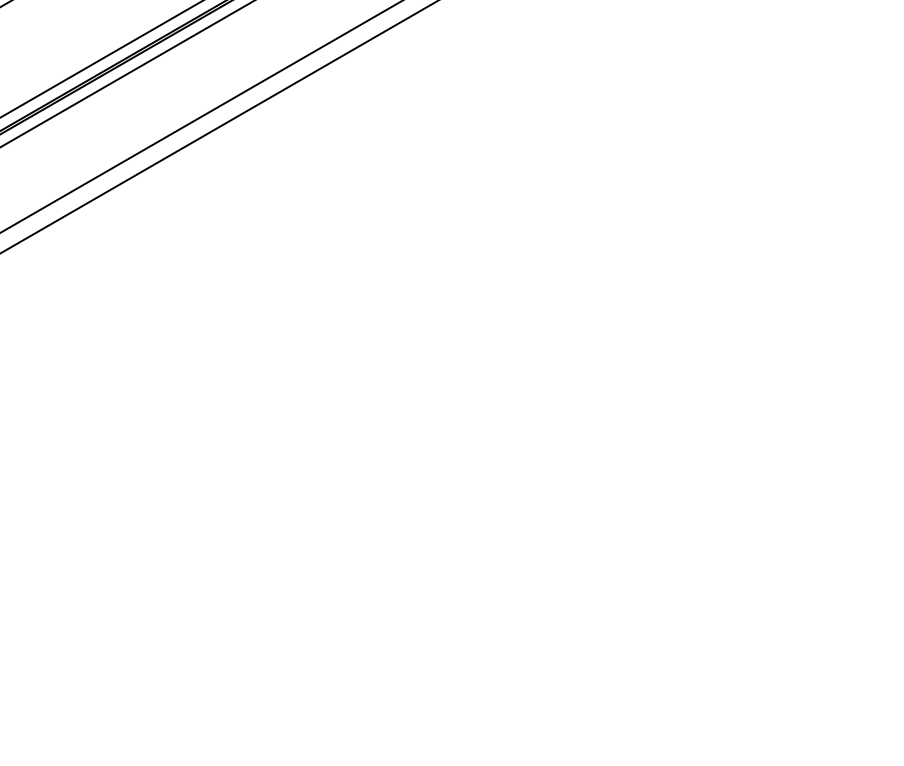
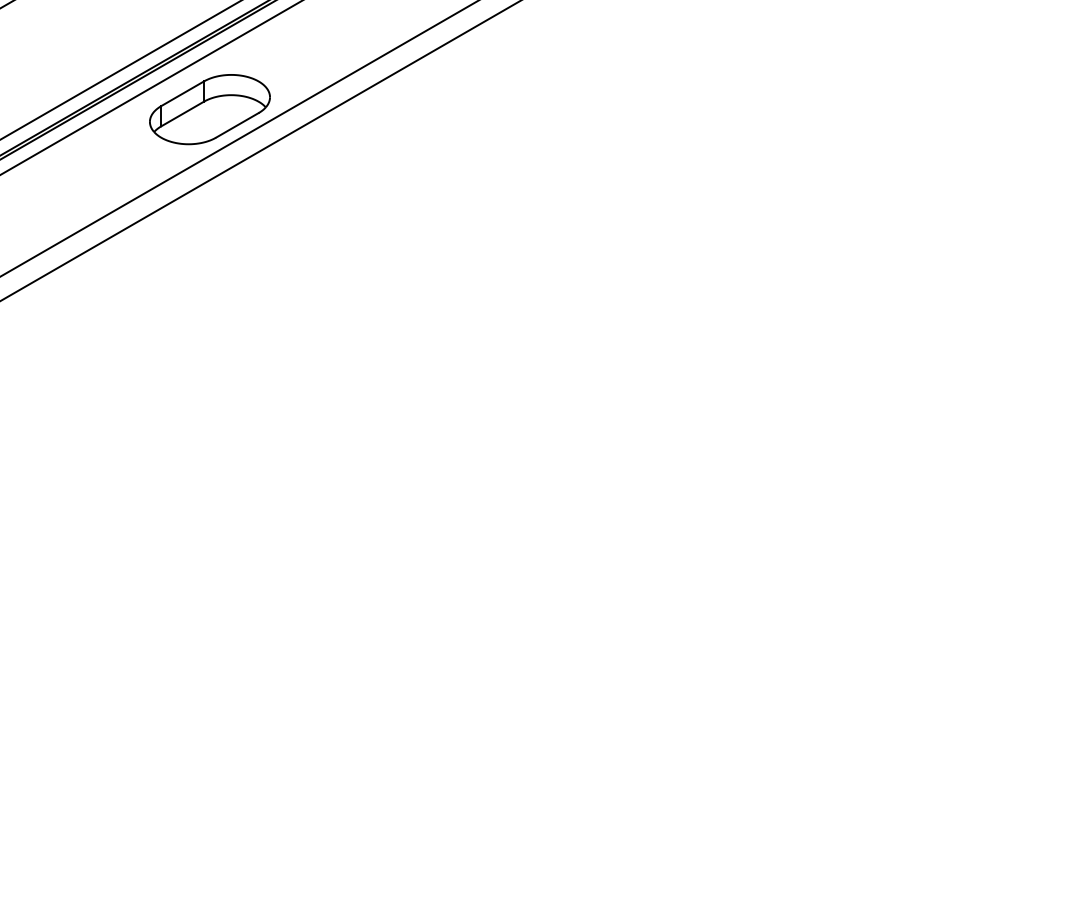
part: (176, 92) -> (209, 109), added

